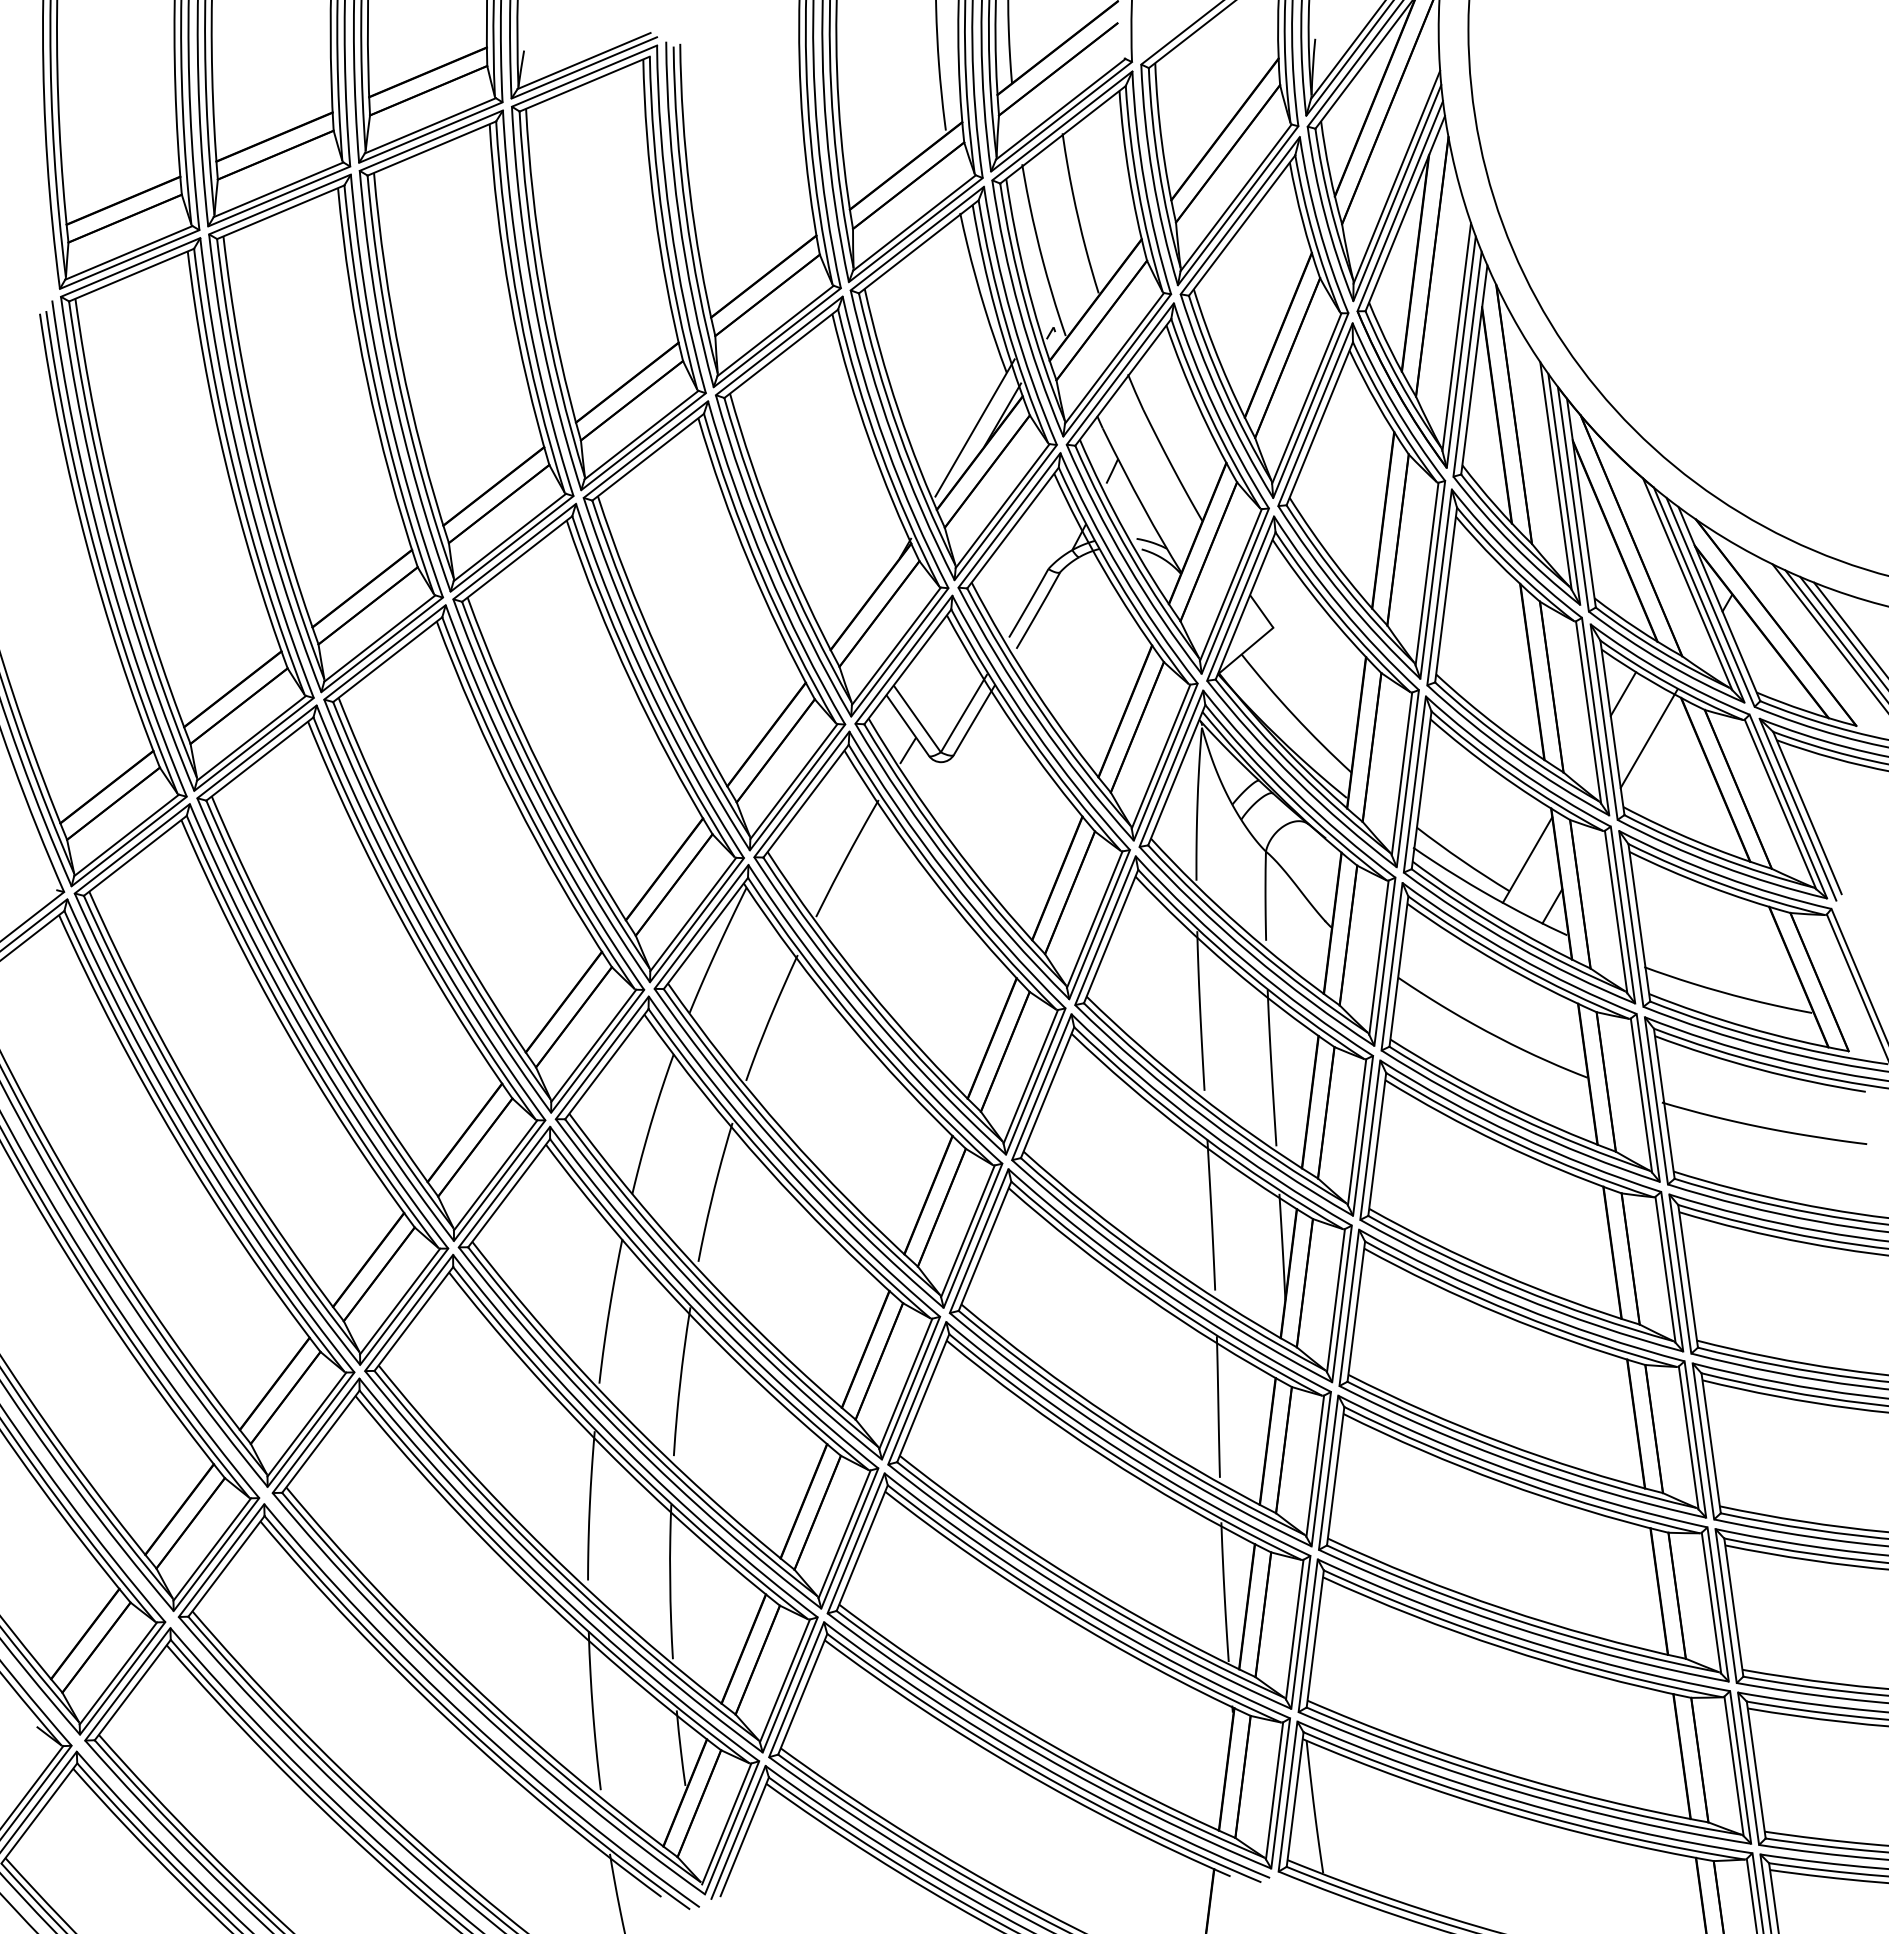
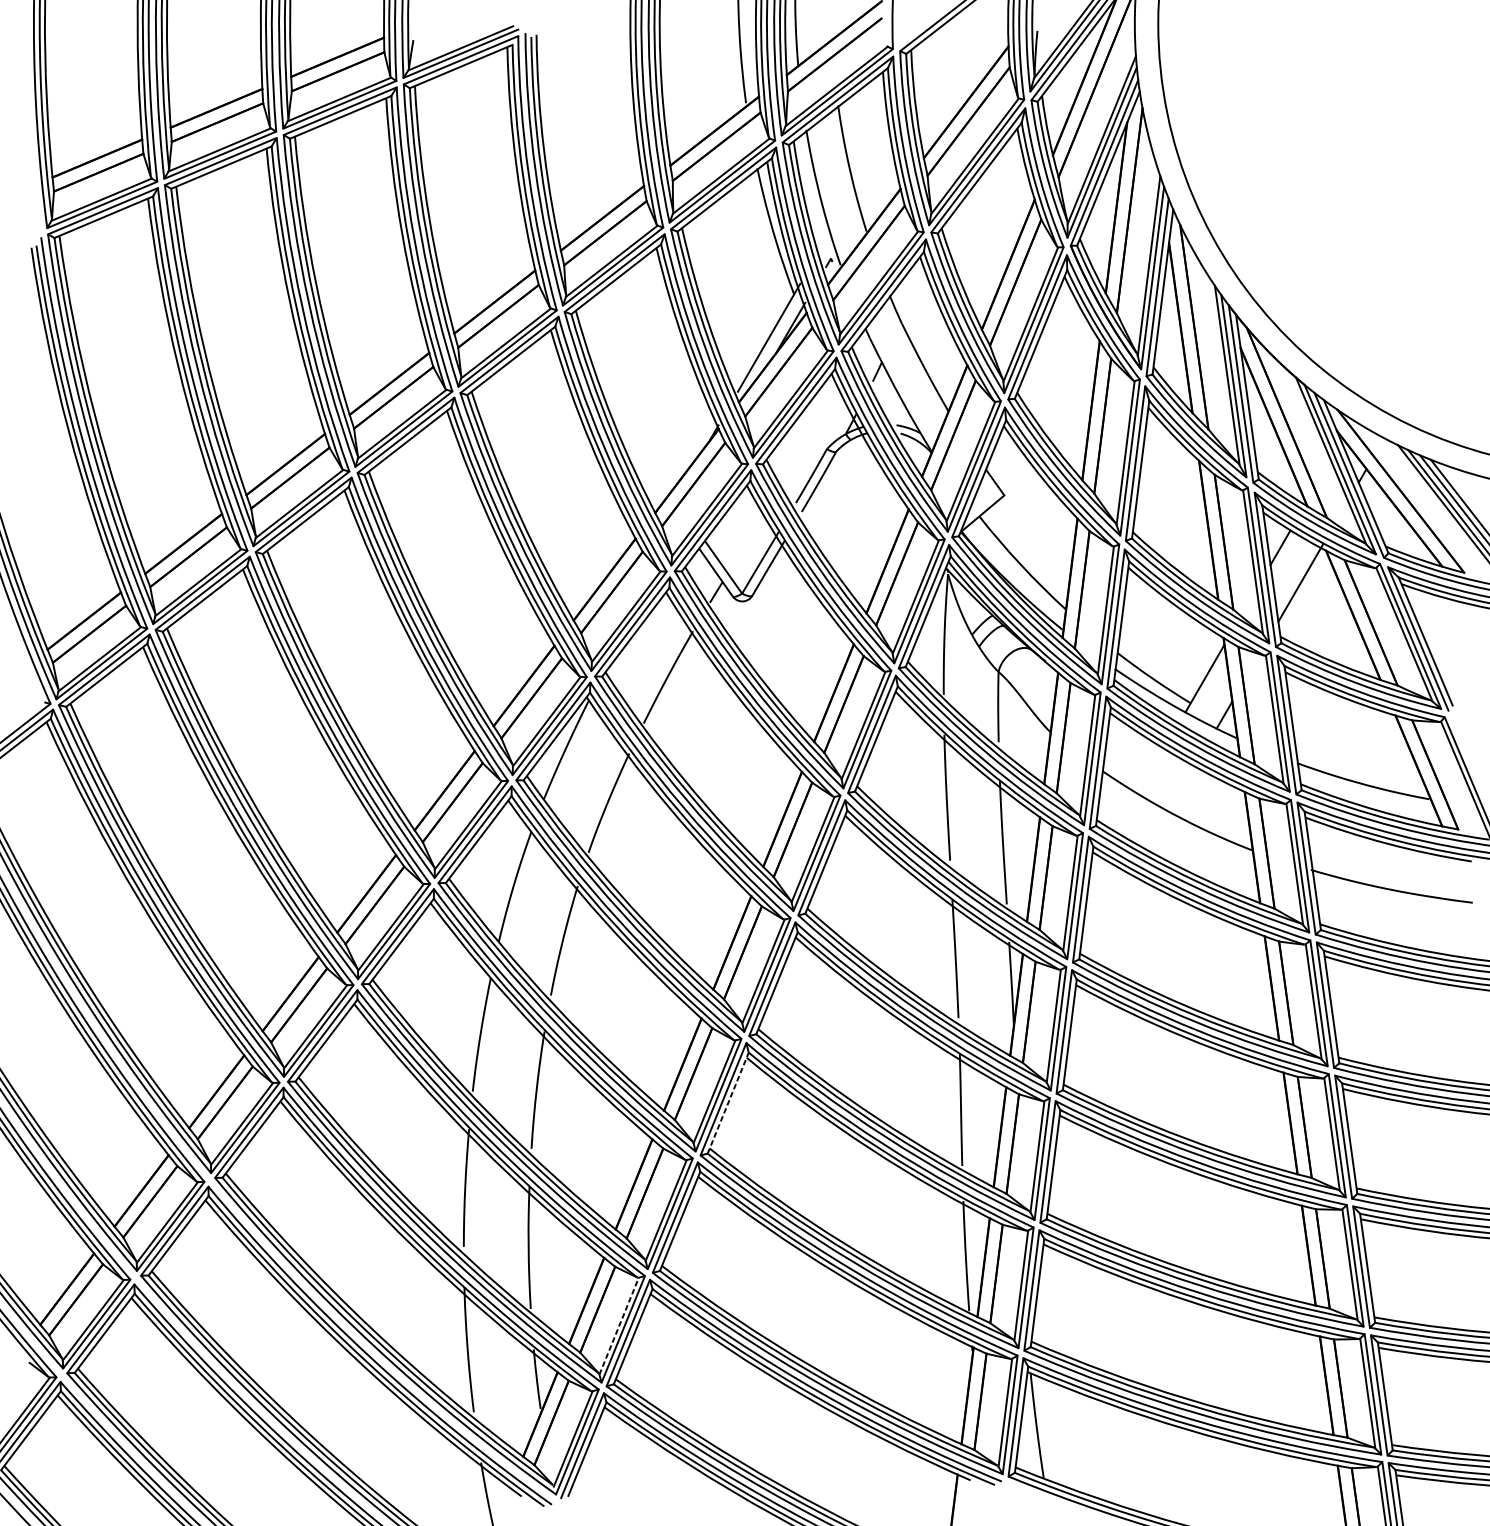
line: (923, 1398) -> (728, 1103), solid -> dashed
line: (785, 1680) -> (619, 1325), solid -> dashed

